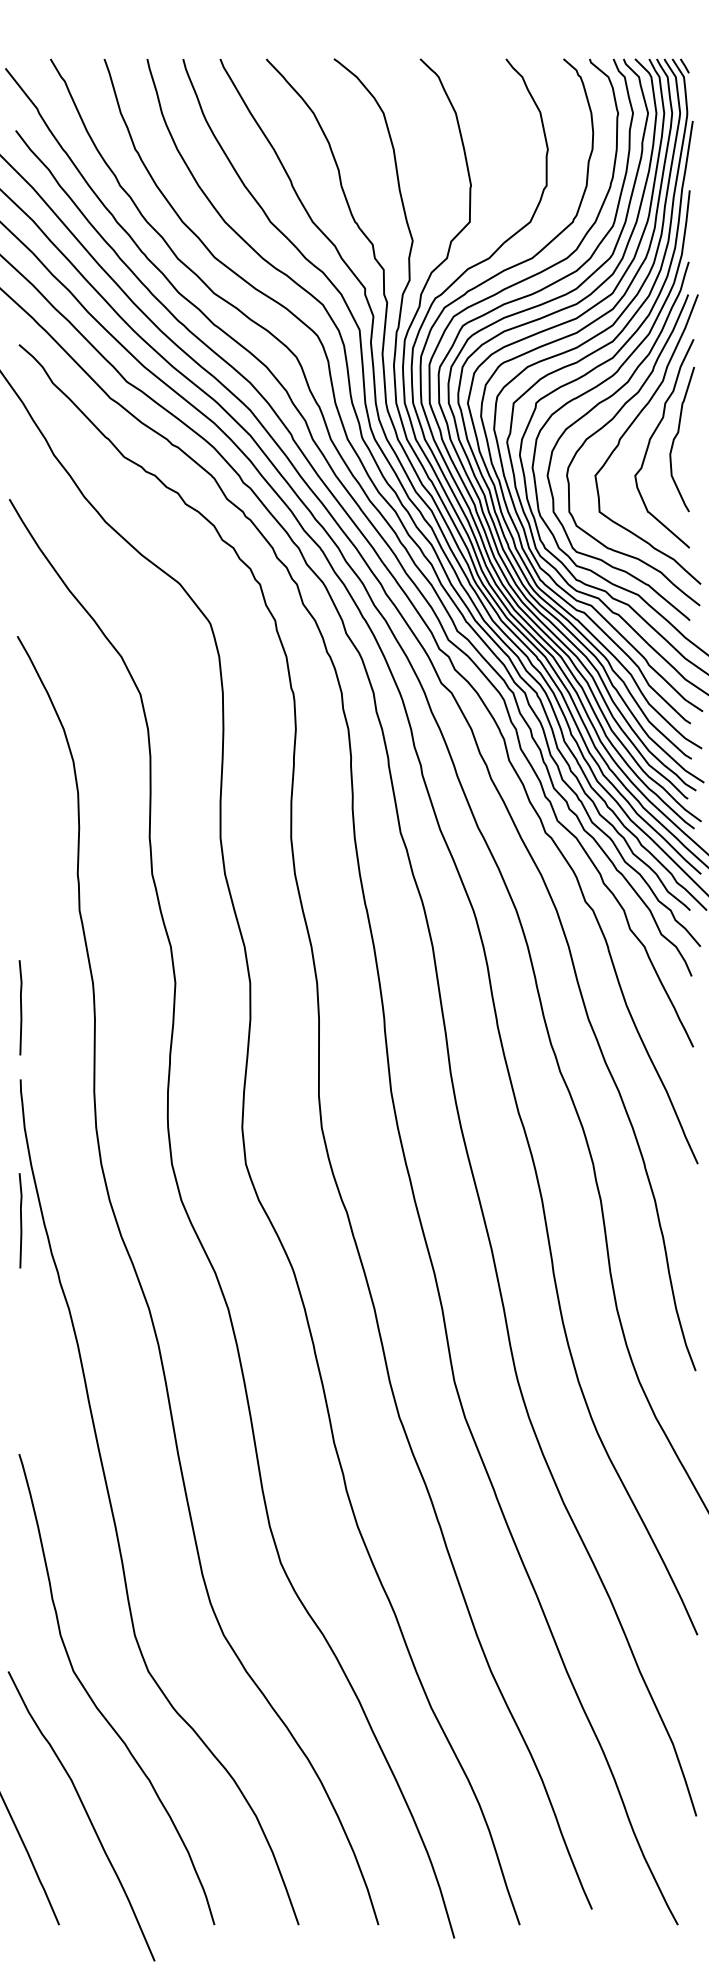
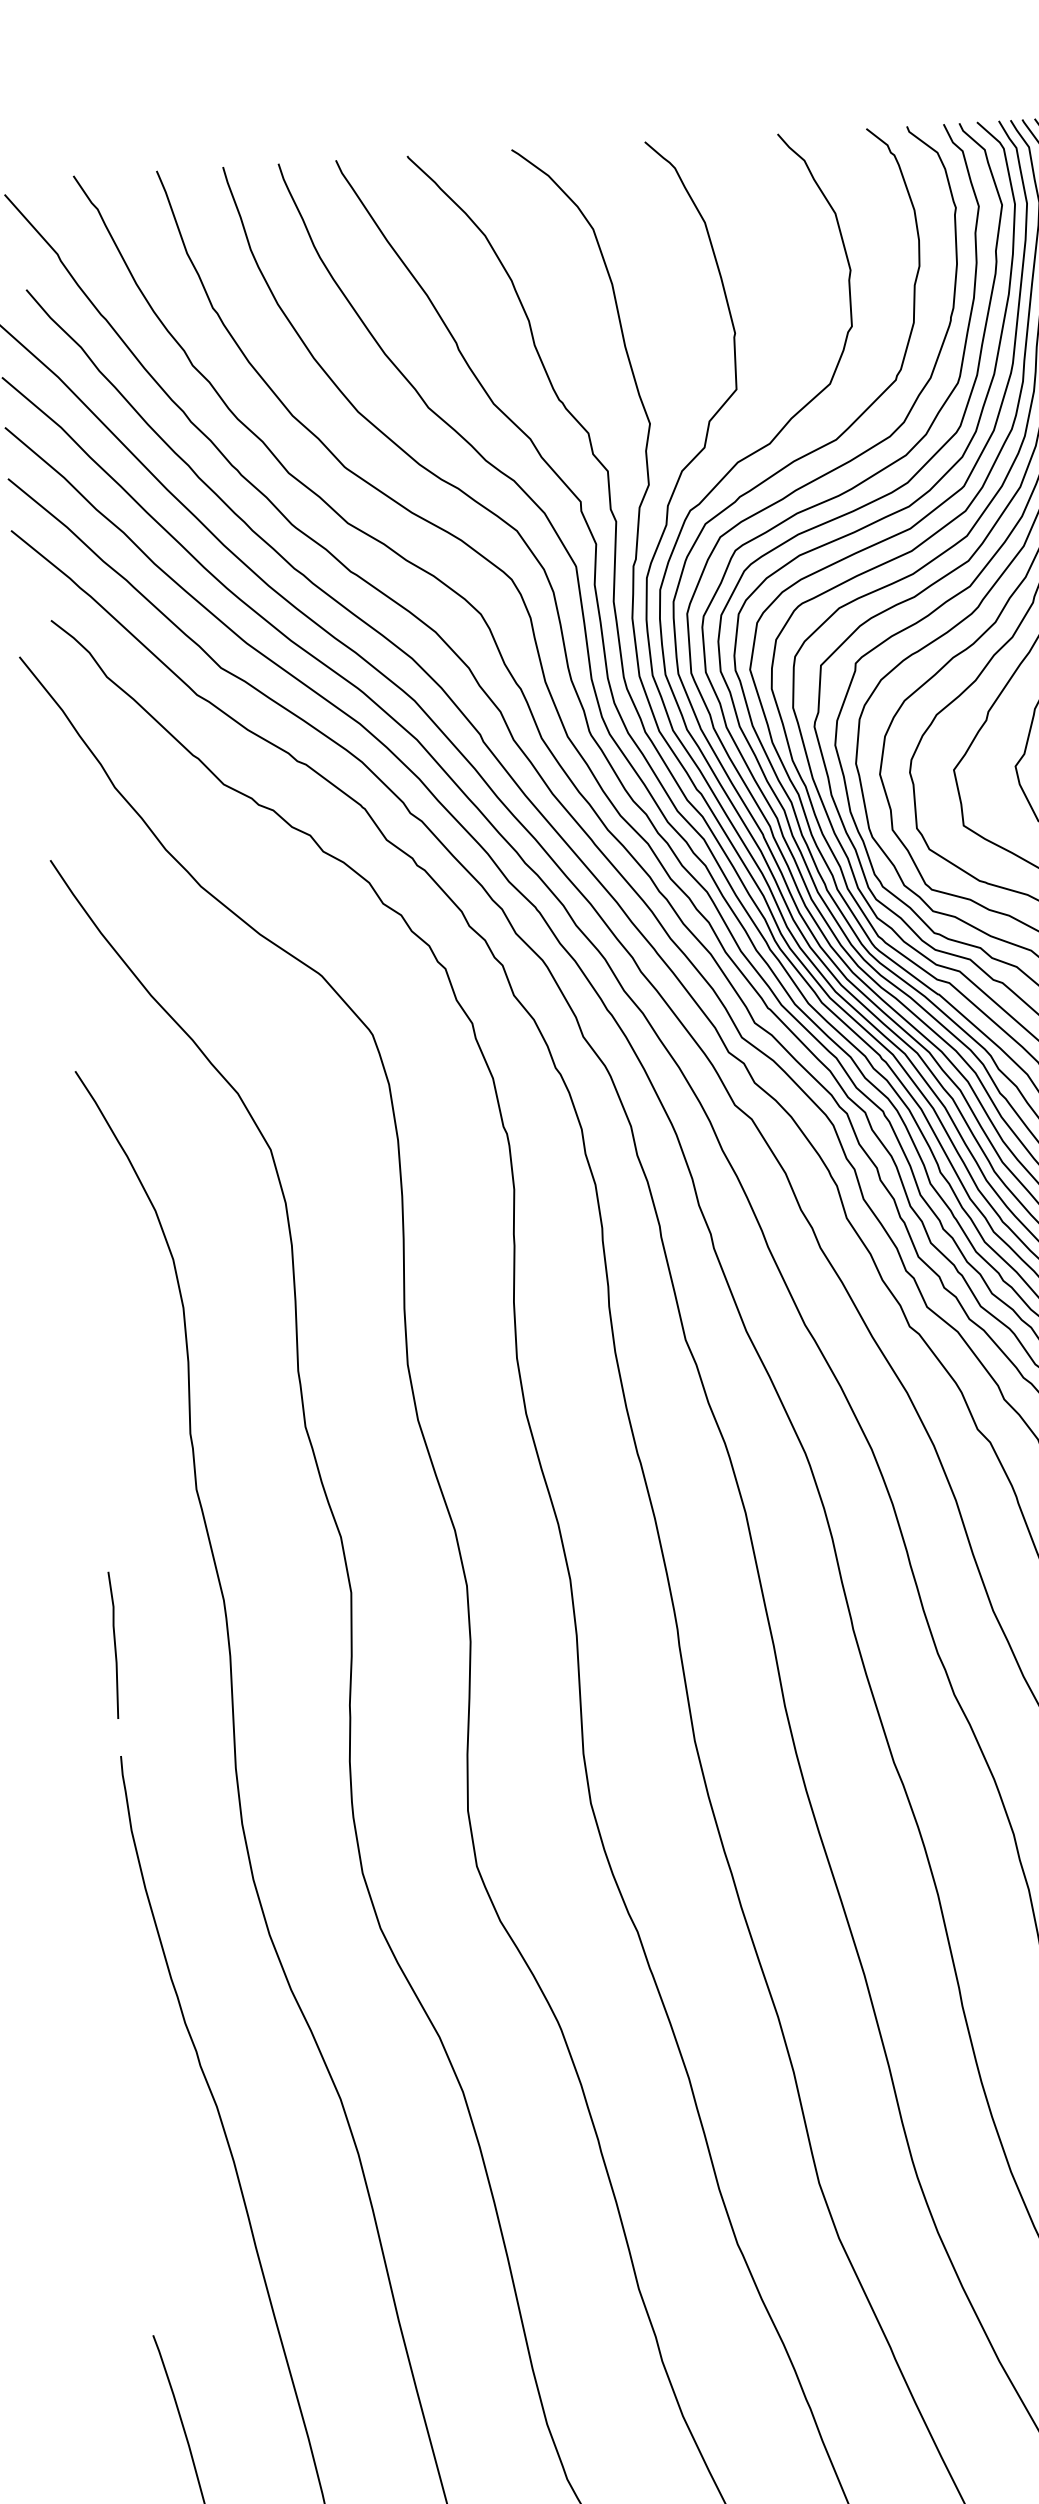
line: (20, 1220) -> (133, 1974), removed

